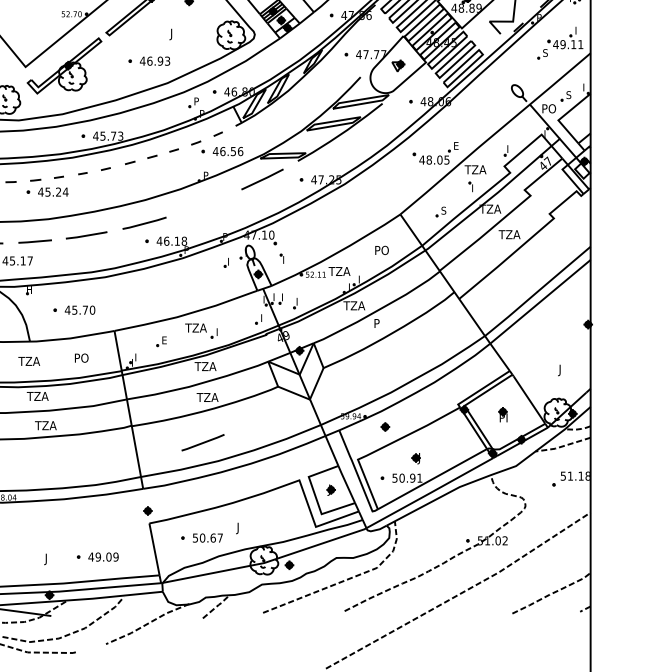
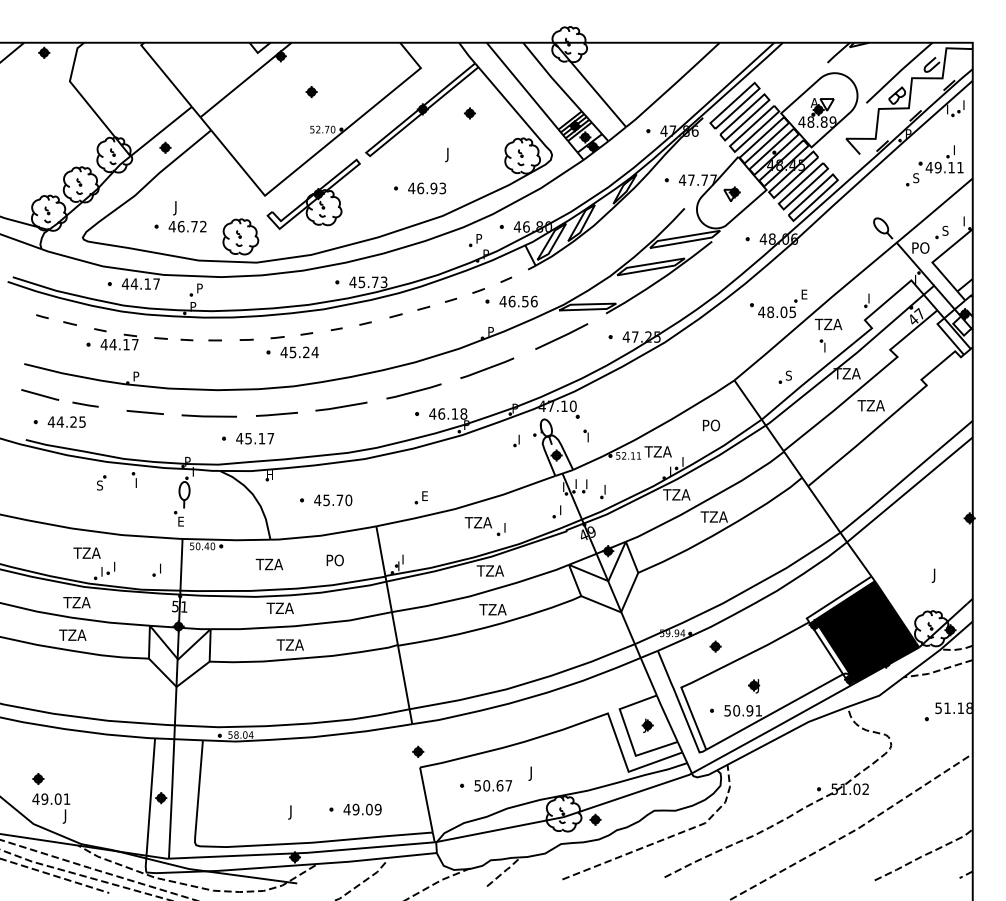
text: (383, 323) -> (713, 516), P -> TZA
part: (160, 341) -> (420, 497), moved
fill: (505, 414) -> (866, 631), added
line: (203, 442) -> (487, 367), moved

